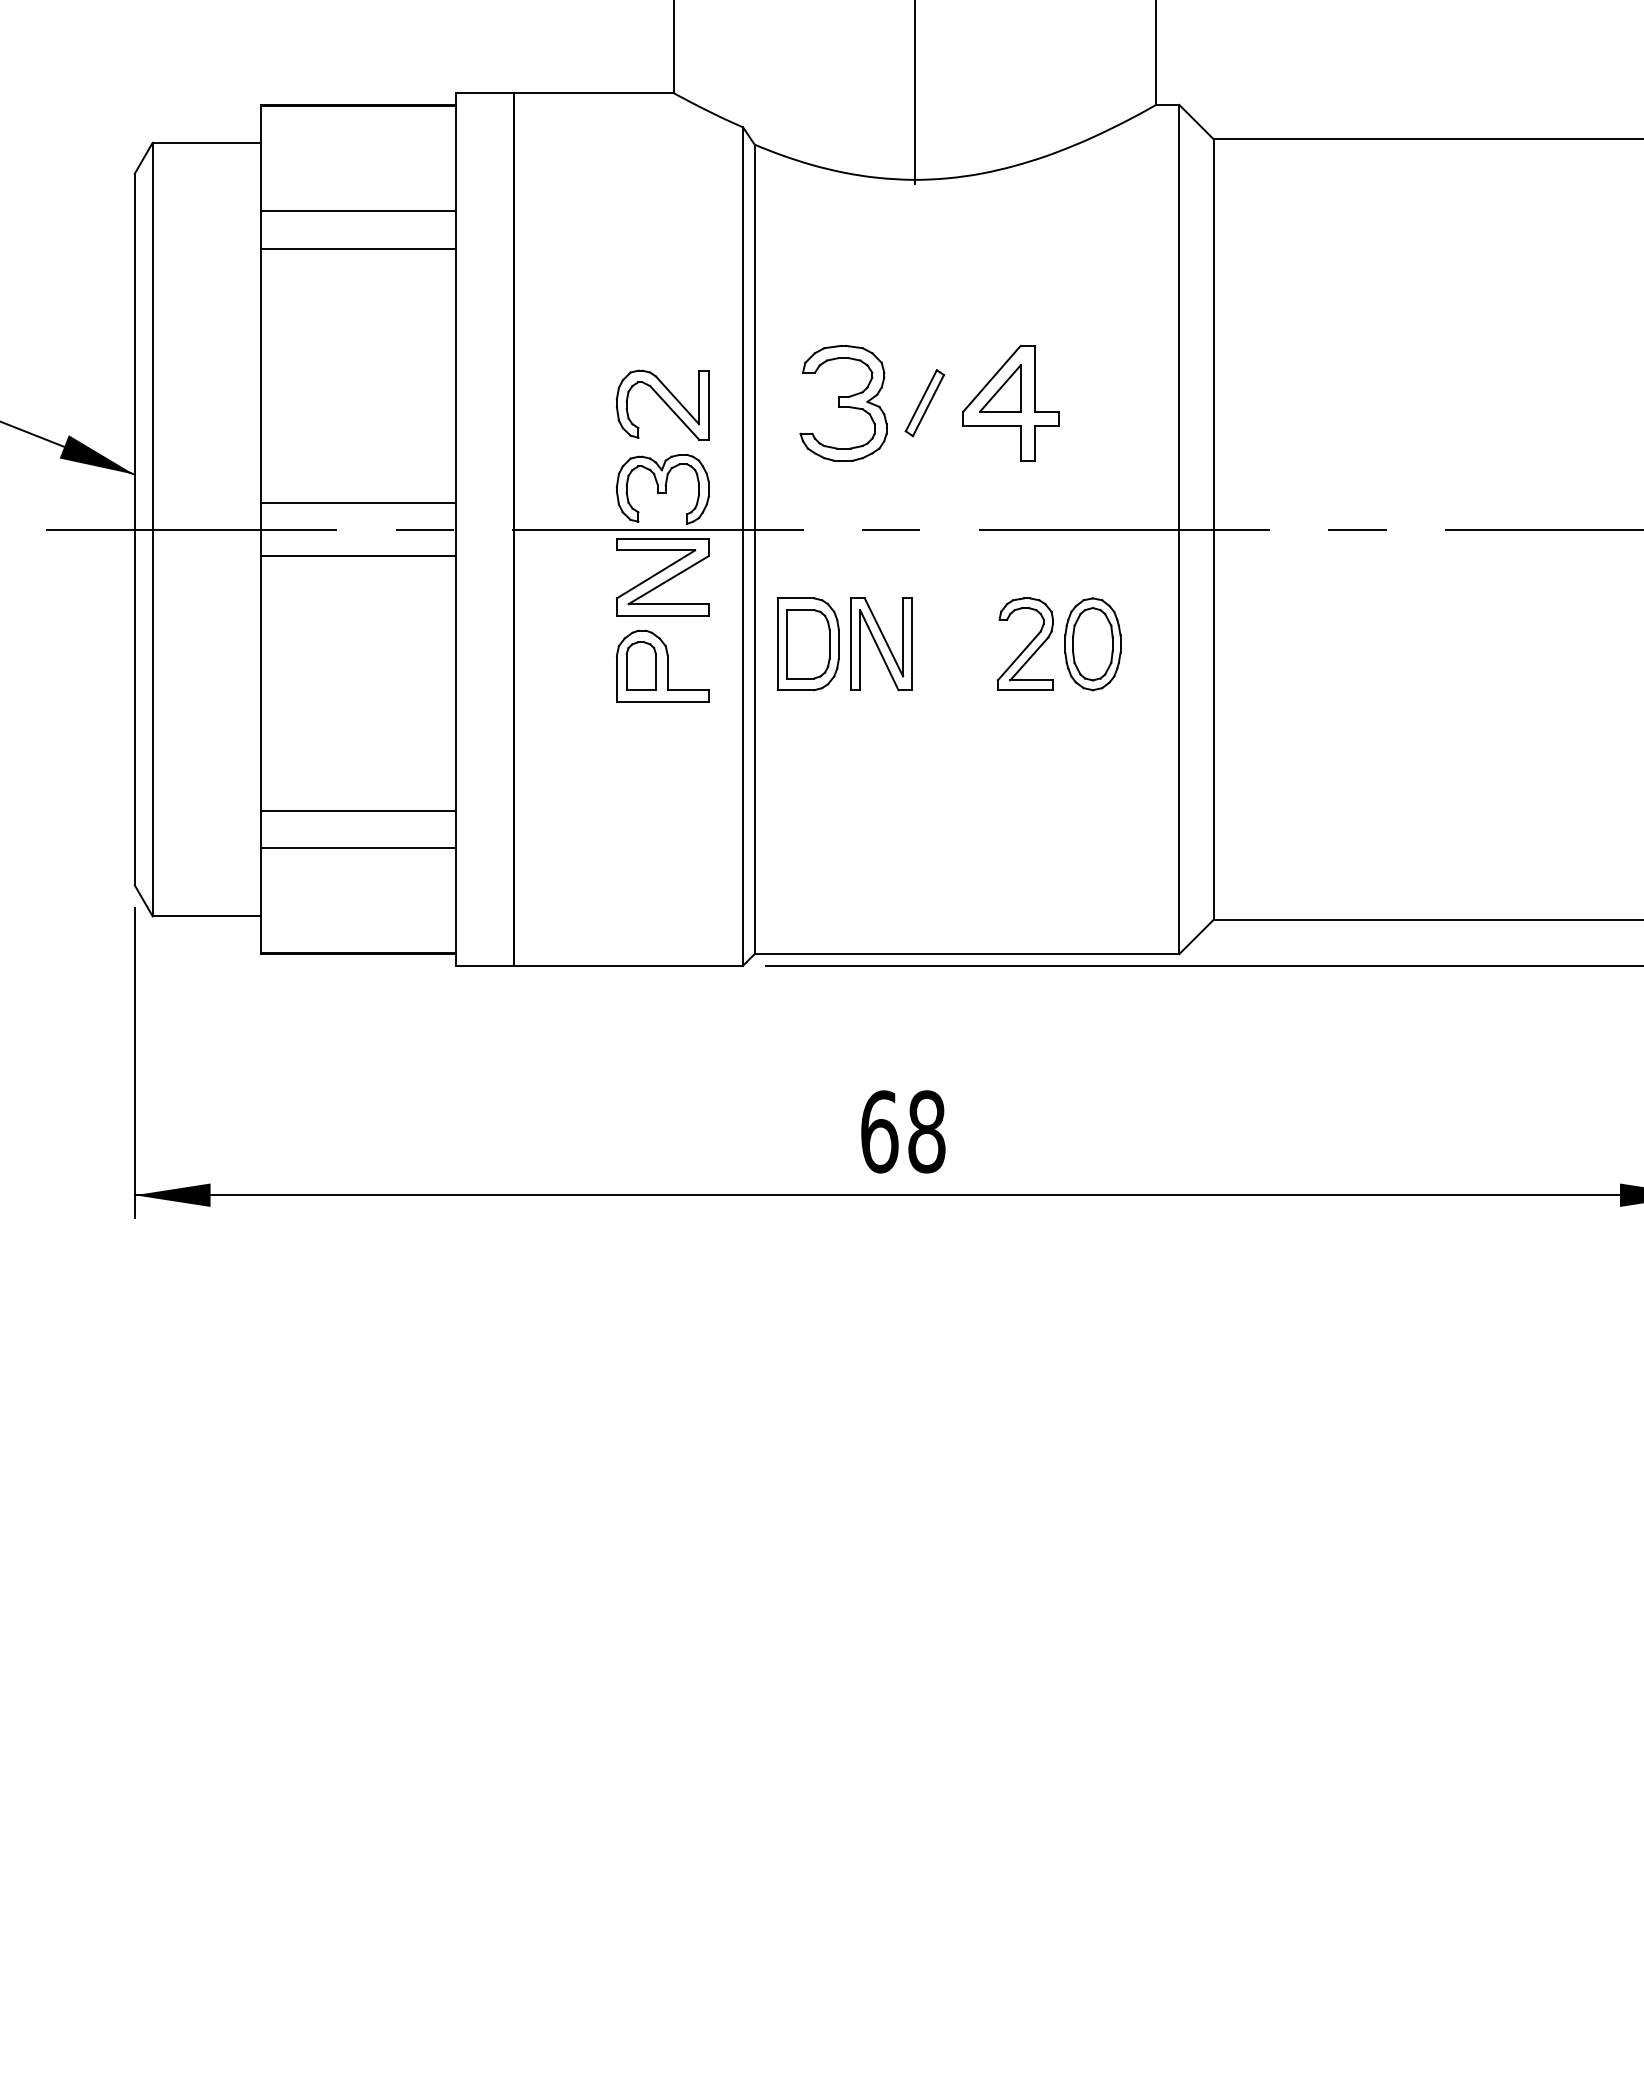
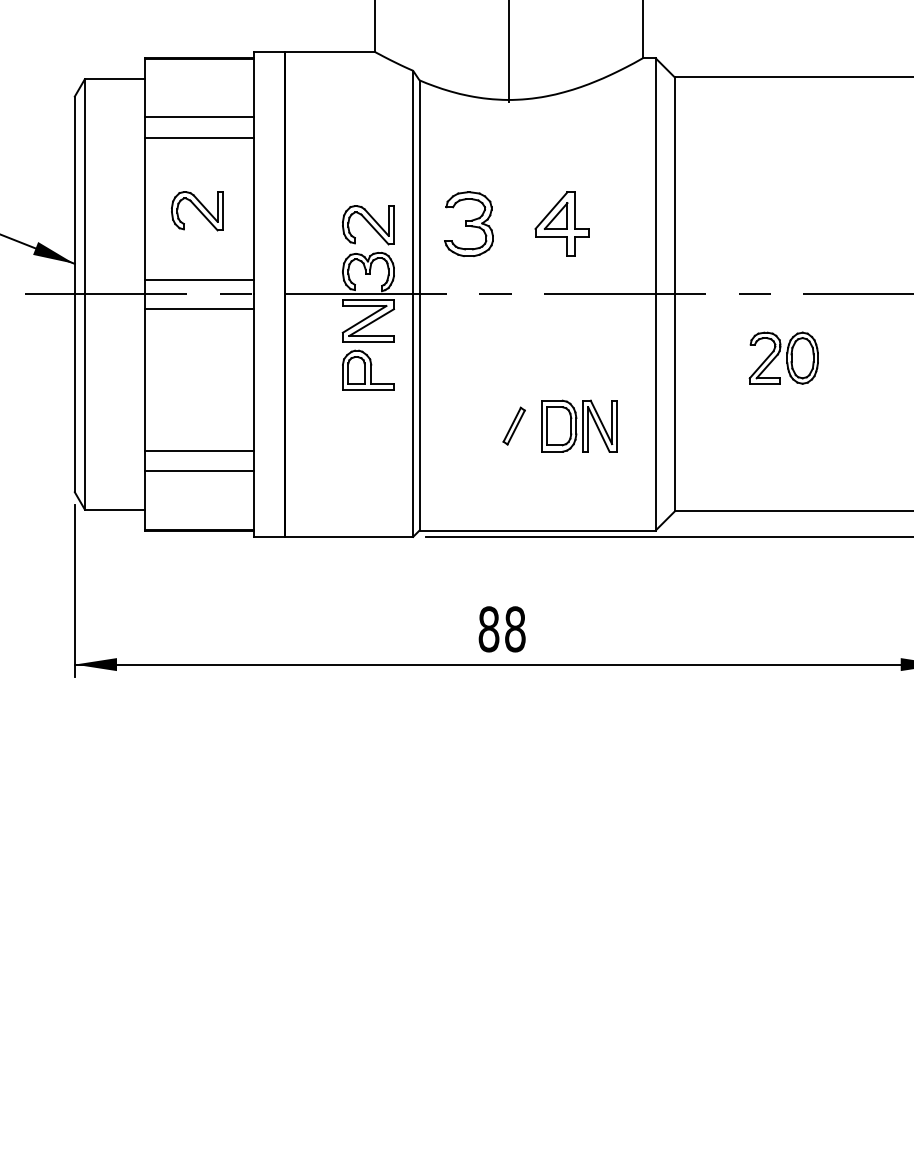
part: (355, 380) -> (197, 211), added
part: (923, 402) -> (513, 425), moved
part: (844, 642) -> (579, 425), moved
part: (1058, 642) -> (783, 357), moved
text: (878, 1132) -> (488, 629), 68 -> 88

